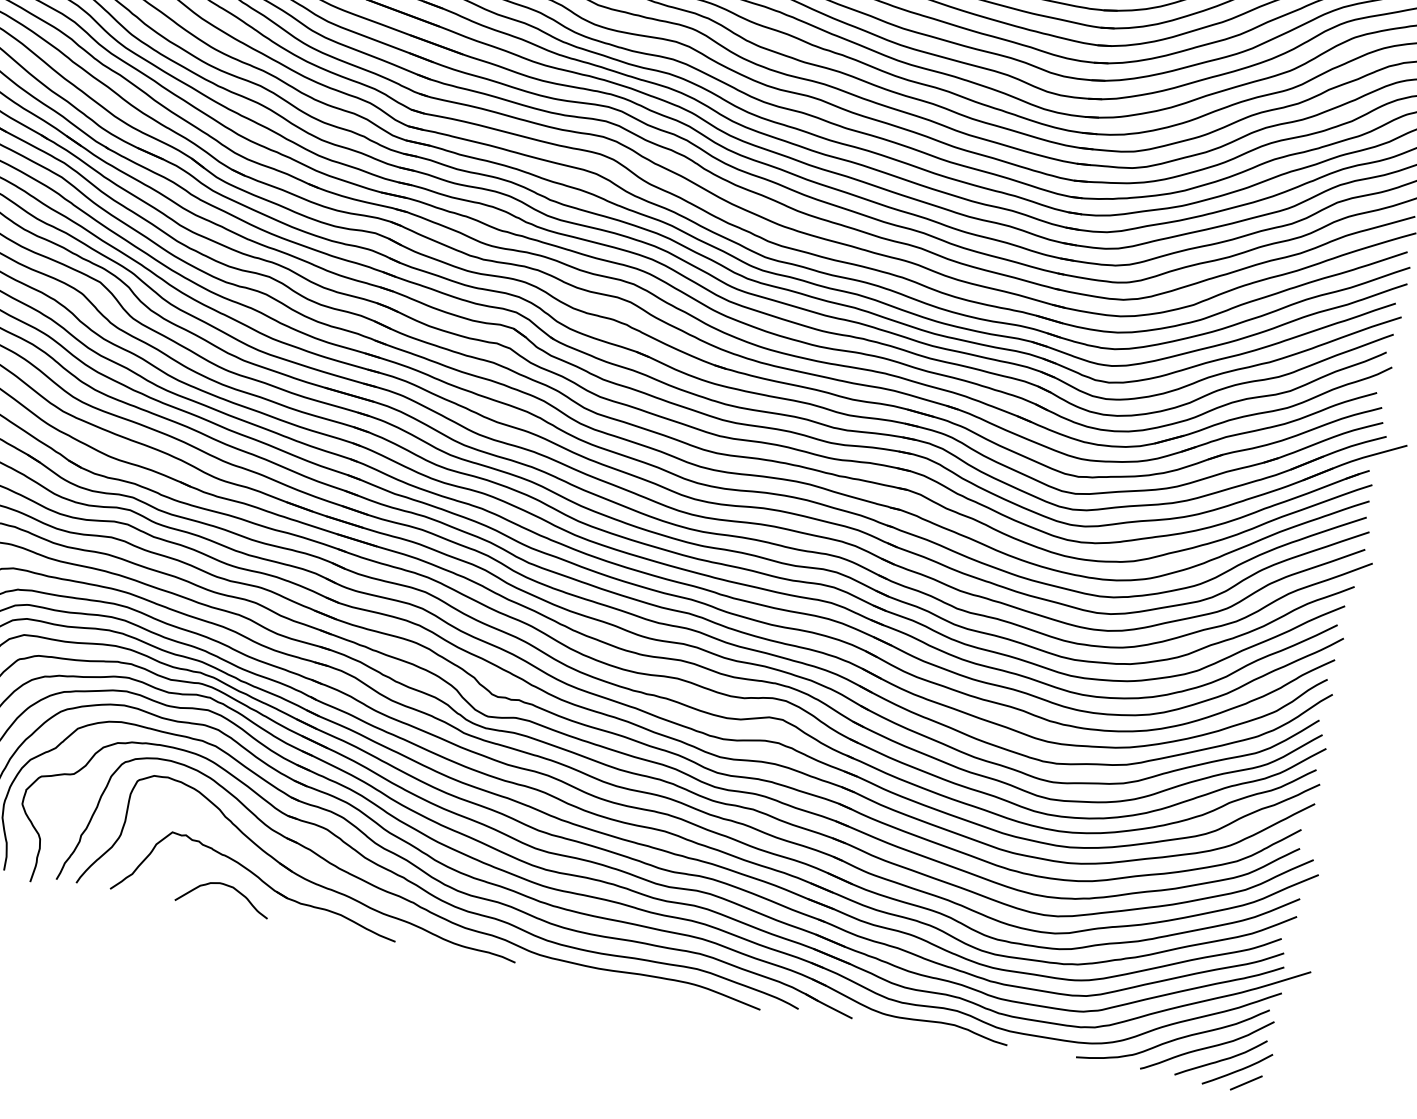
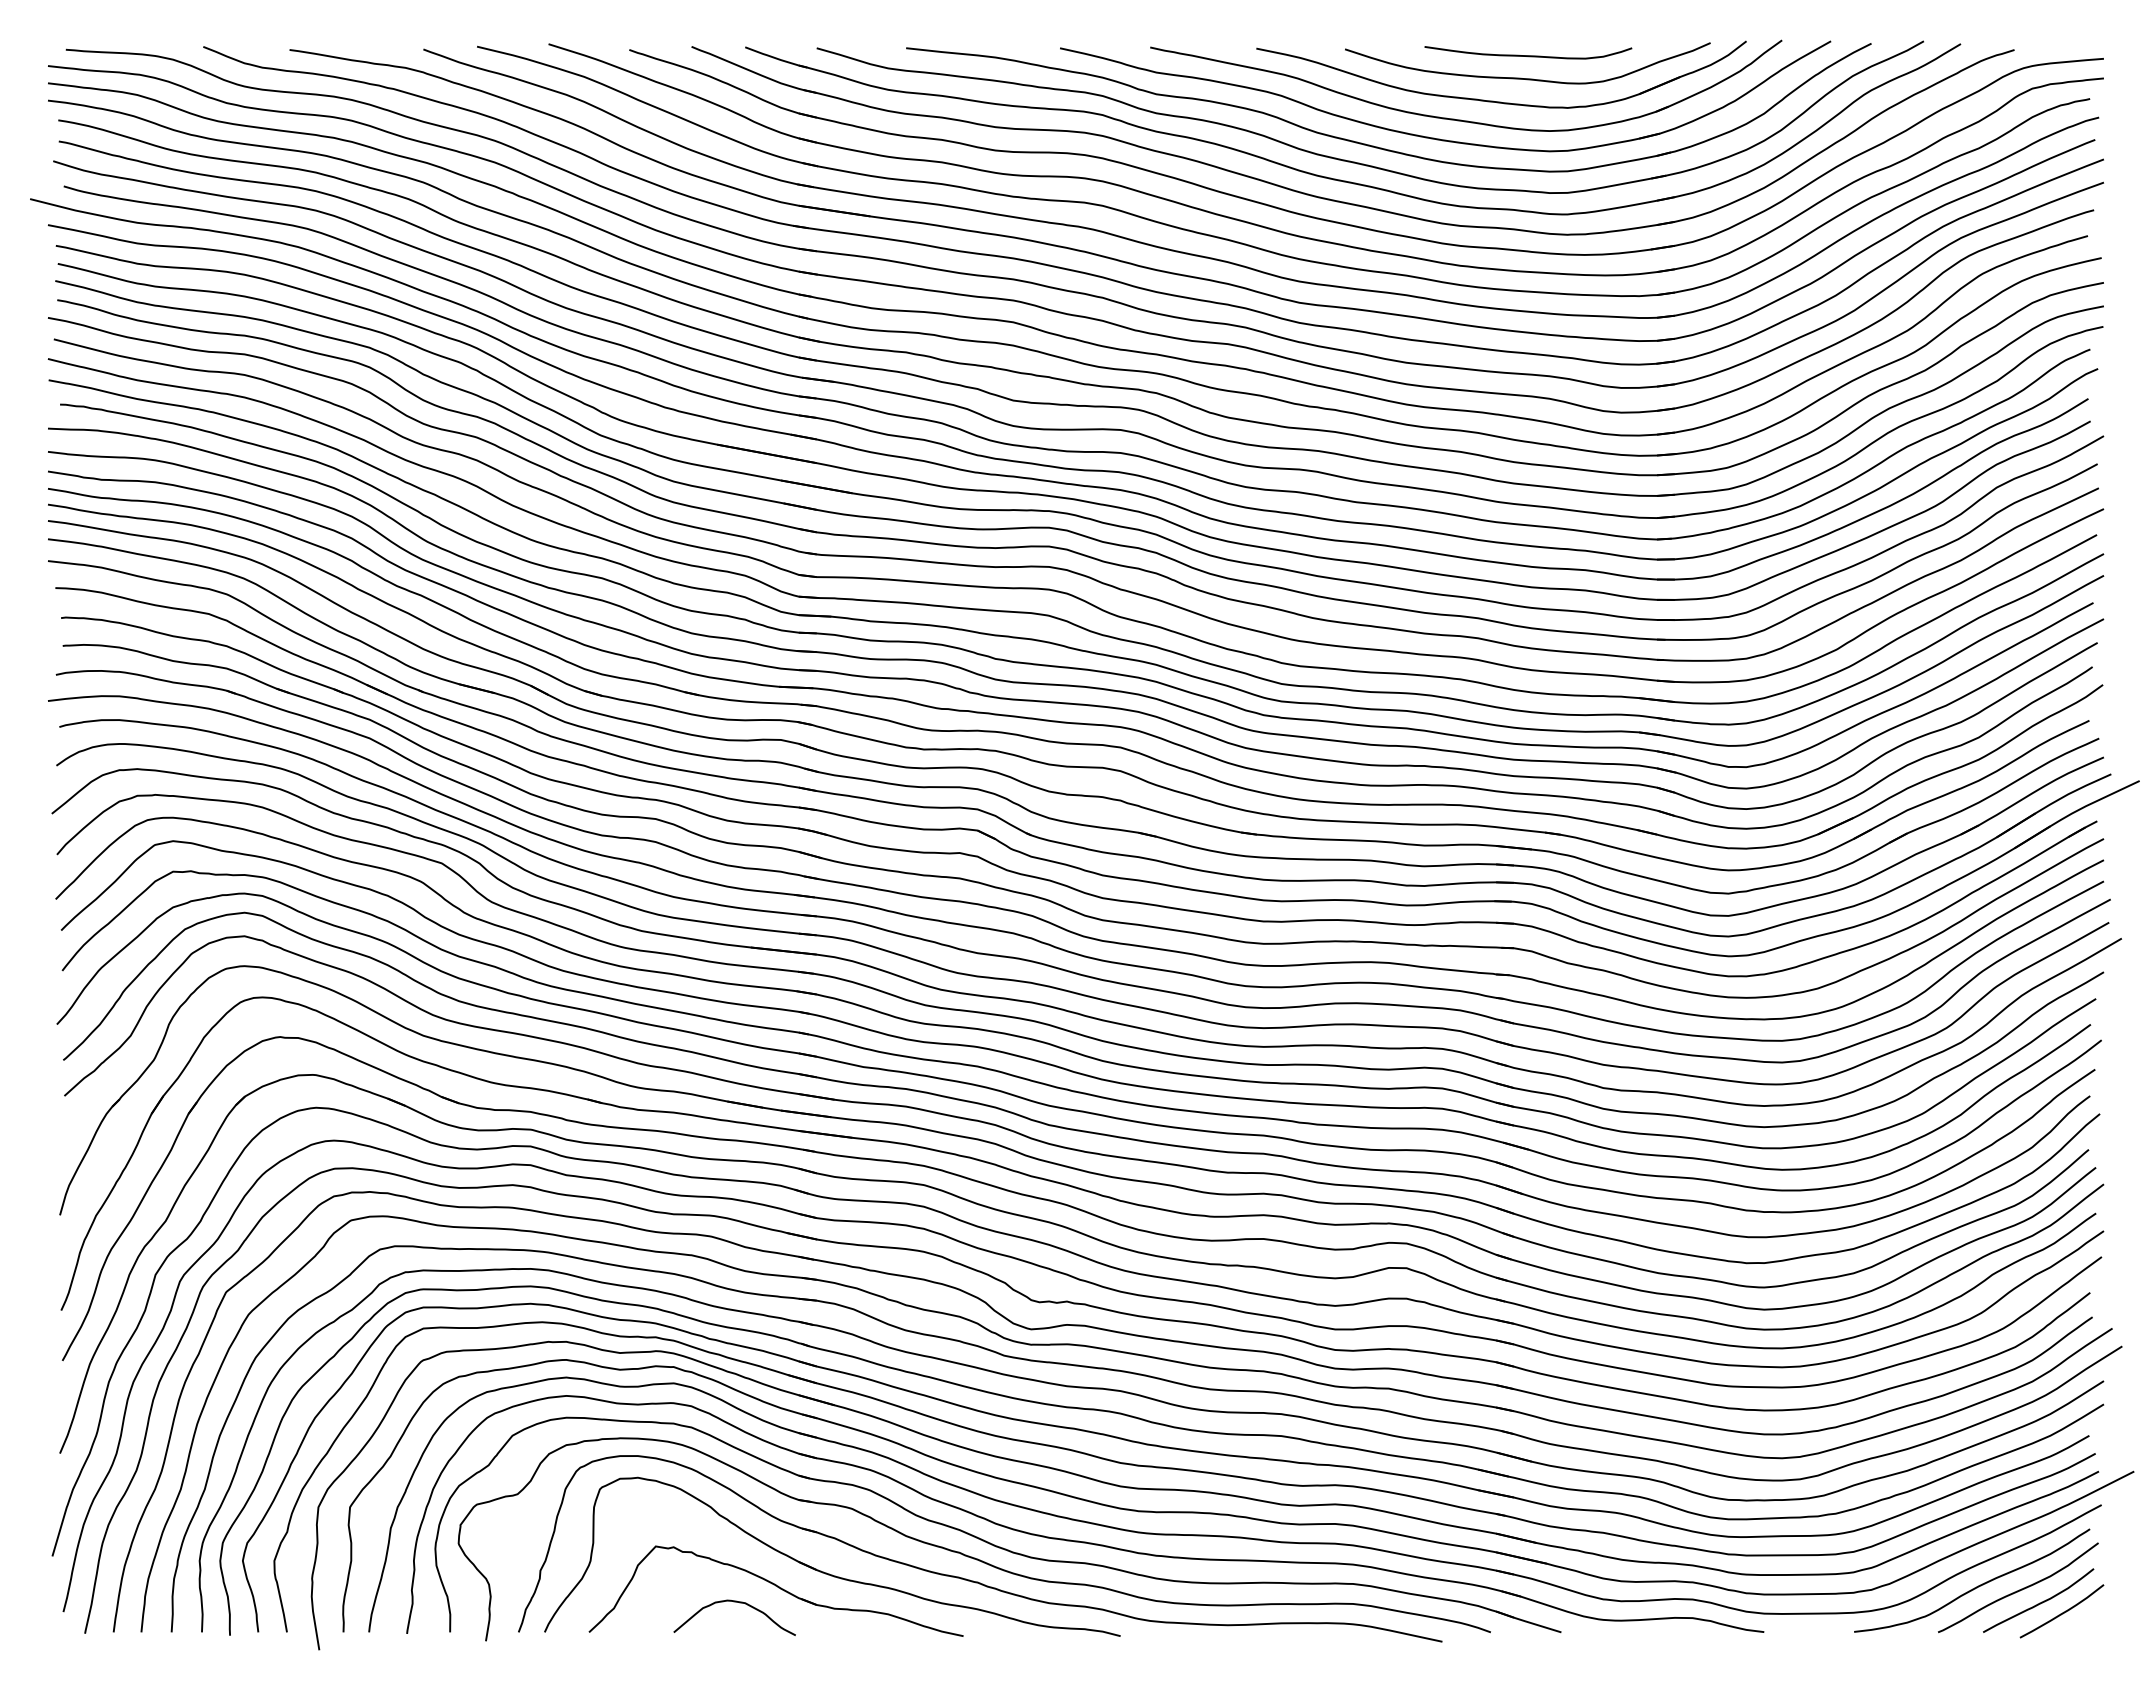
line: (1245, 1082) -> (2075, 1626), removed

